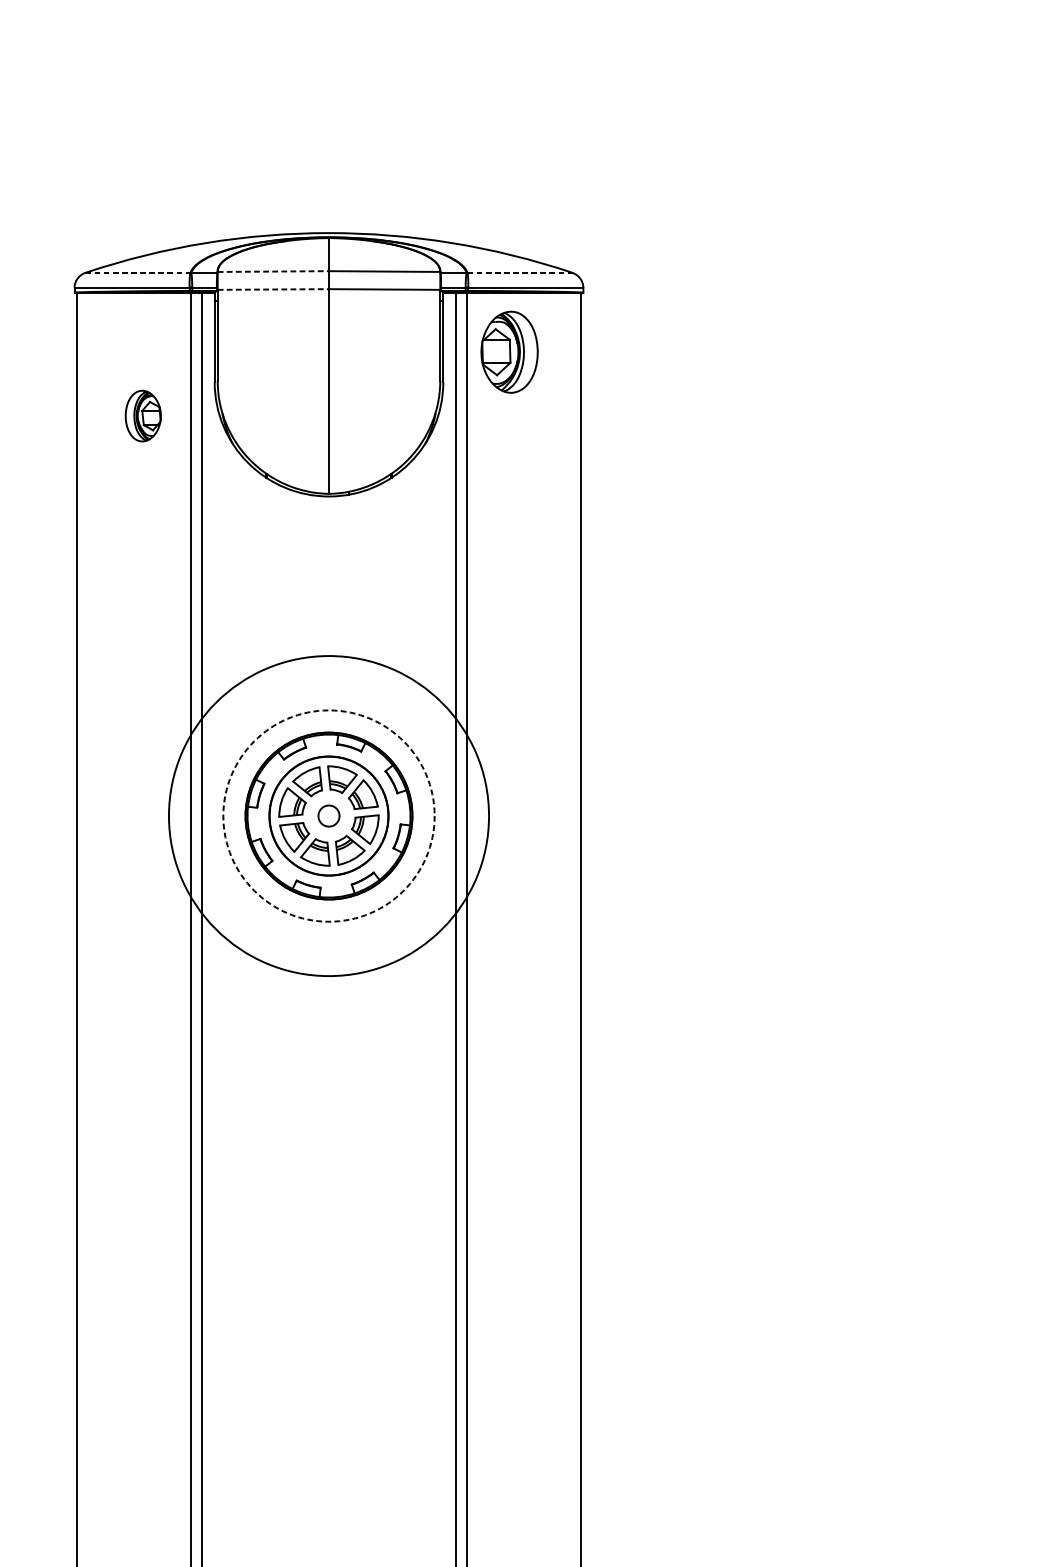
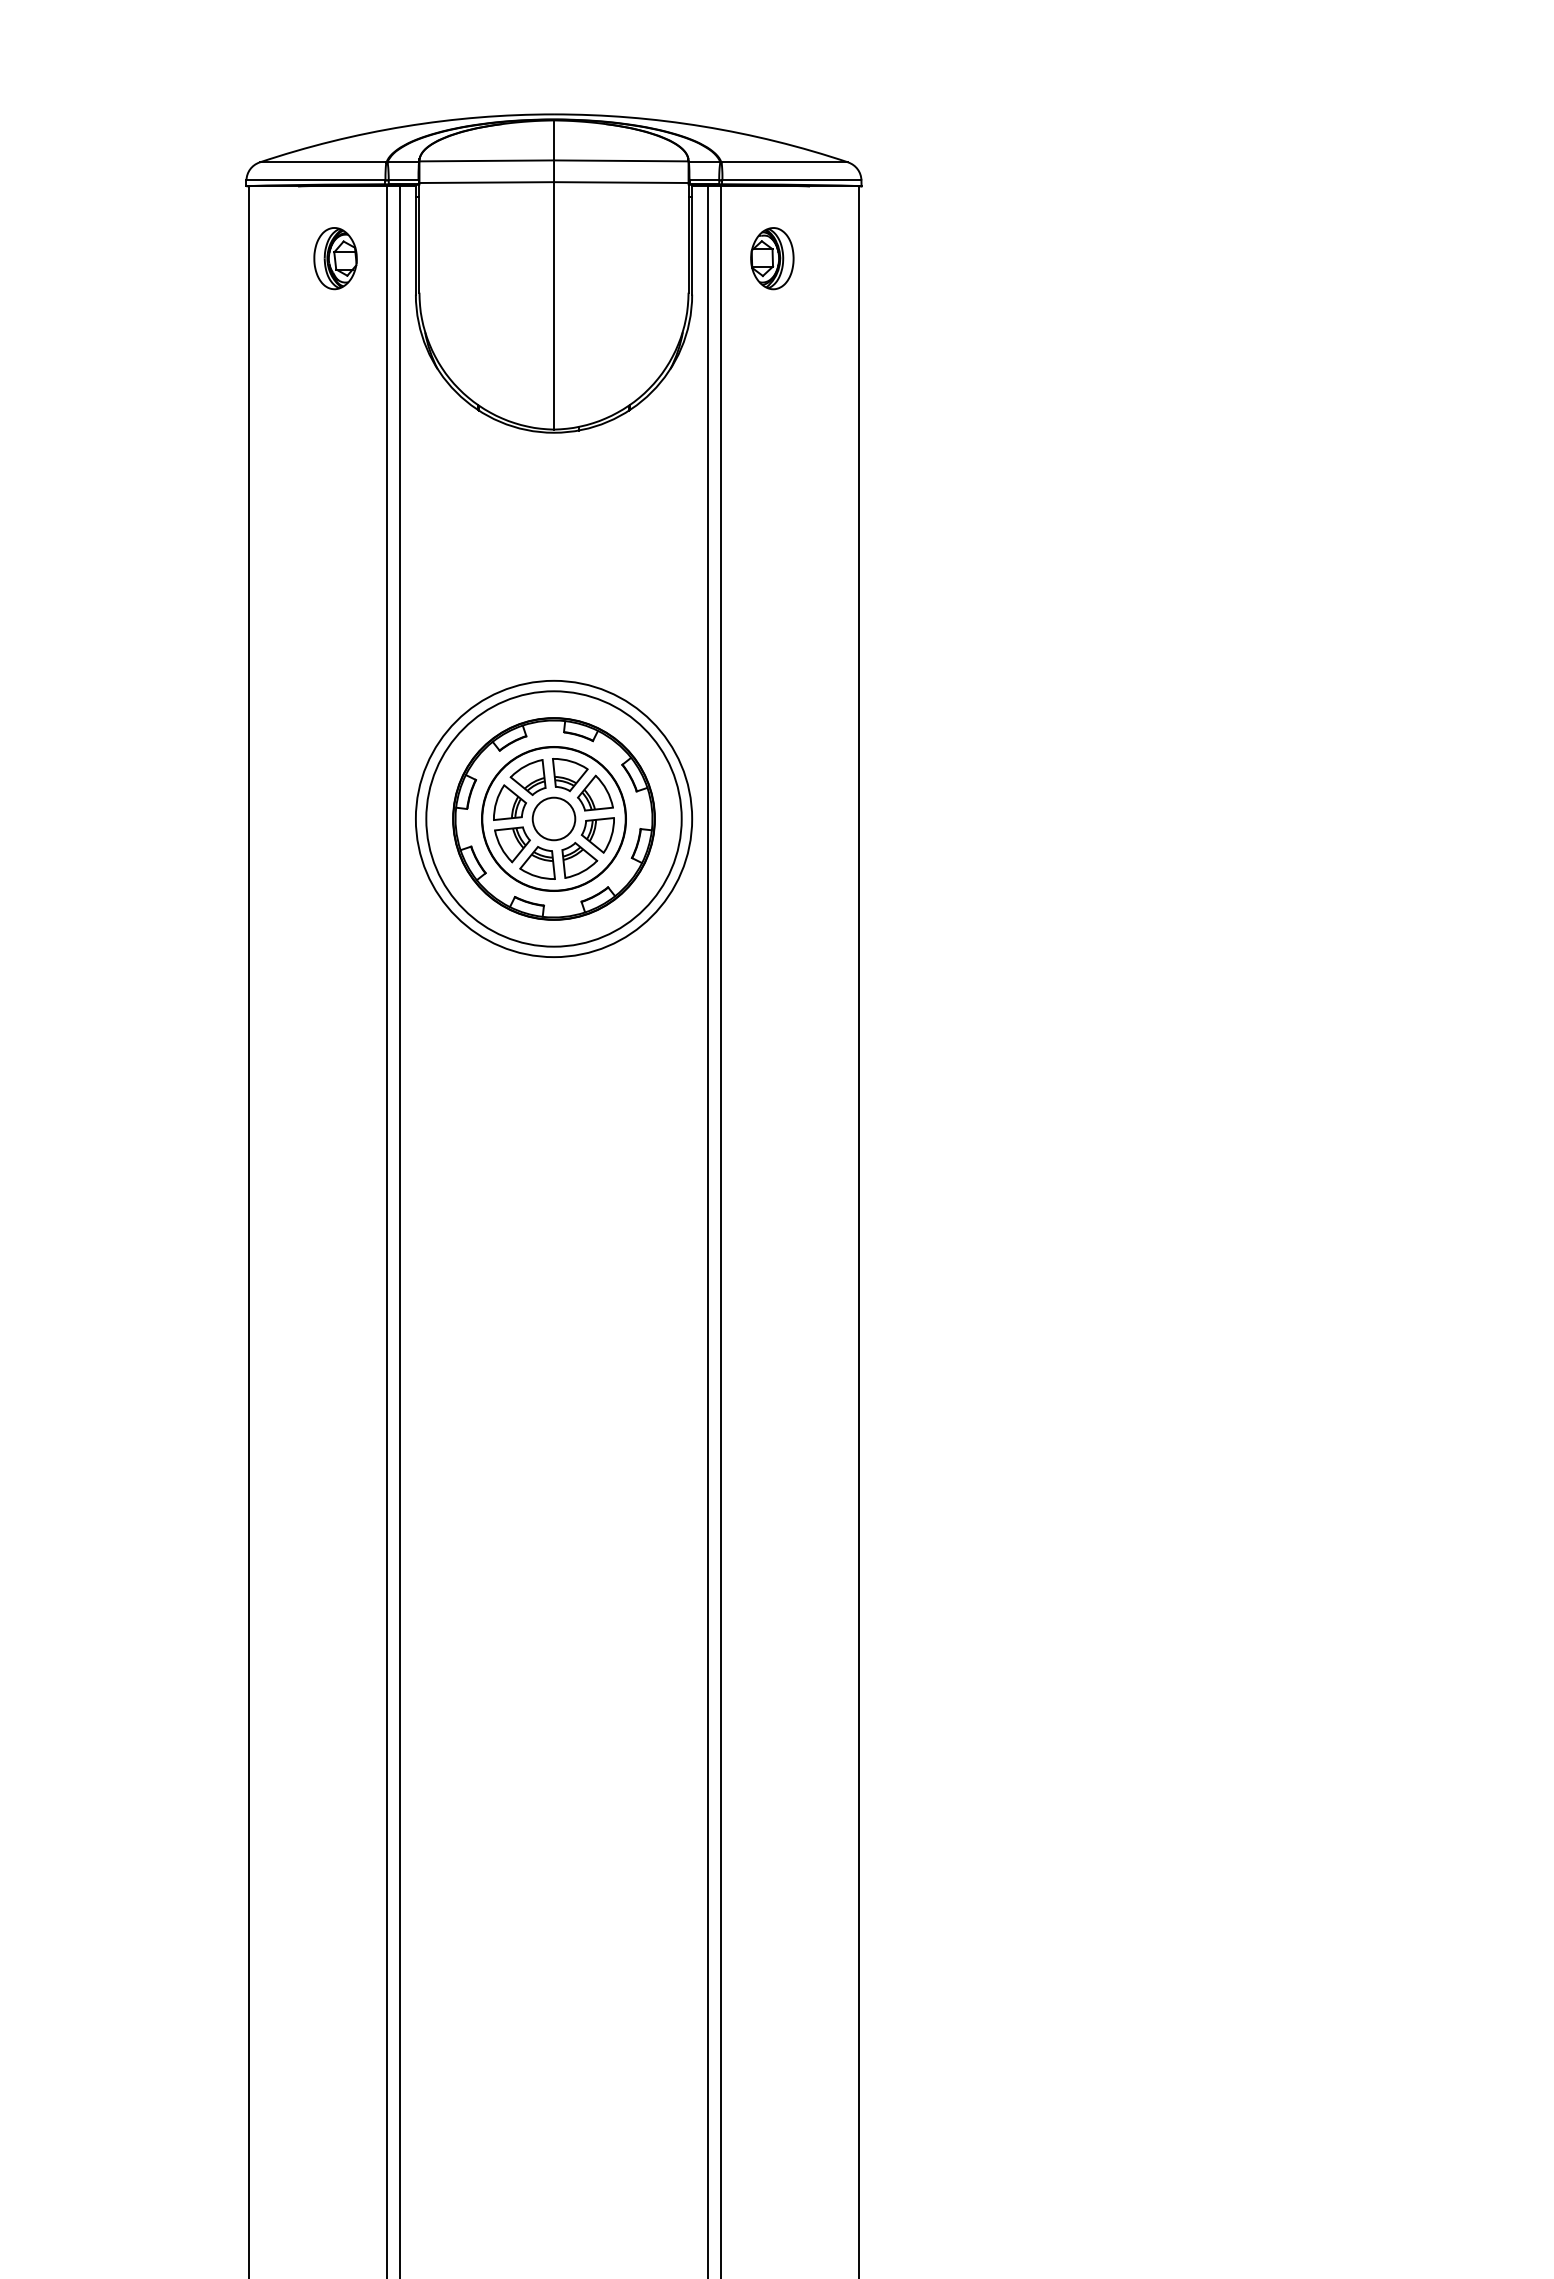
line: (273, 271) -> (487, 160), dashed -> solid
line: (138, 272) -> (323, 162), dashed -> solid
line: (520, 272) -> (785, 162), dashed -> solid
line: (273, 289) -> (487, 182), dashed -> solid
part: (509, 352) -> (772, 258), size x0.62
part: (143, 416) -> (335, 258), moved
circle: (328, 815) -> (553, 818), dashed -> solid
circle: (328, 815) -> (553, 818), size x0.71
circle: (328, 815) -> (553, 818), size x1.67

